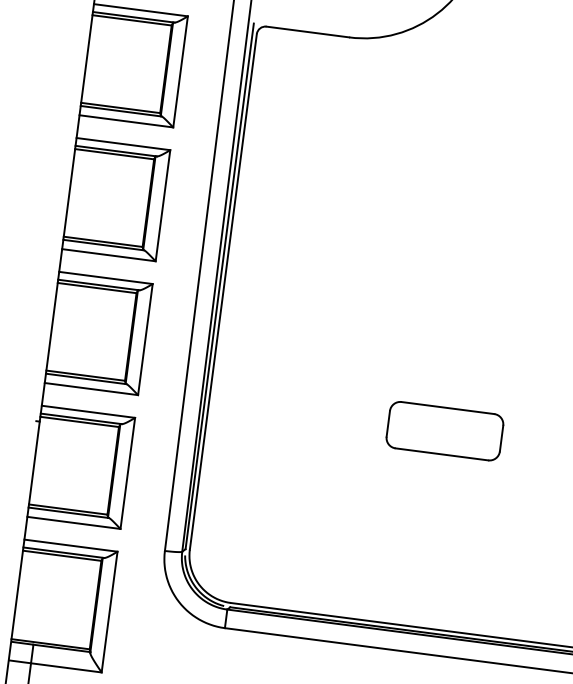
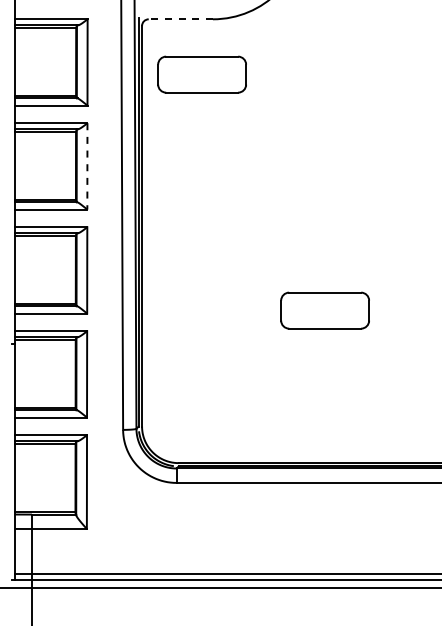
line: (307, 32) -> (180, 19), solid -> dashed
part: (325, 106) -> (201, 74), added
line: (163, 205) -> (87, 166), solid -> dashed

